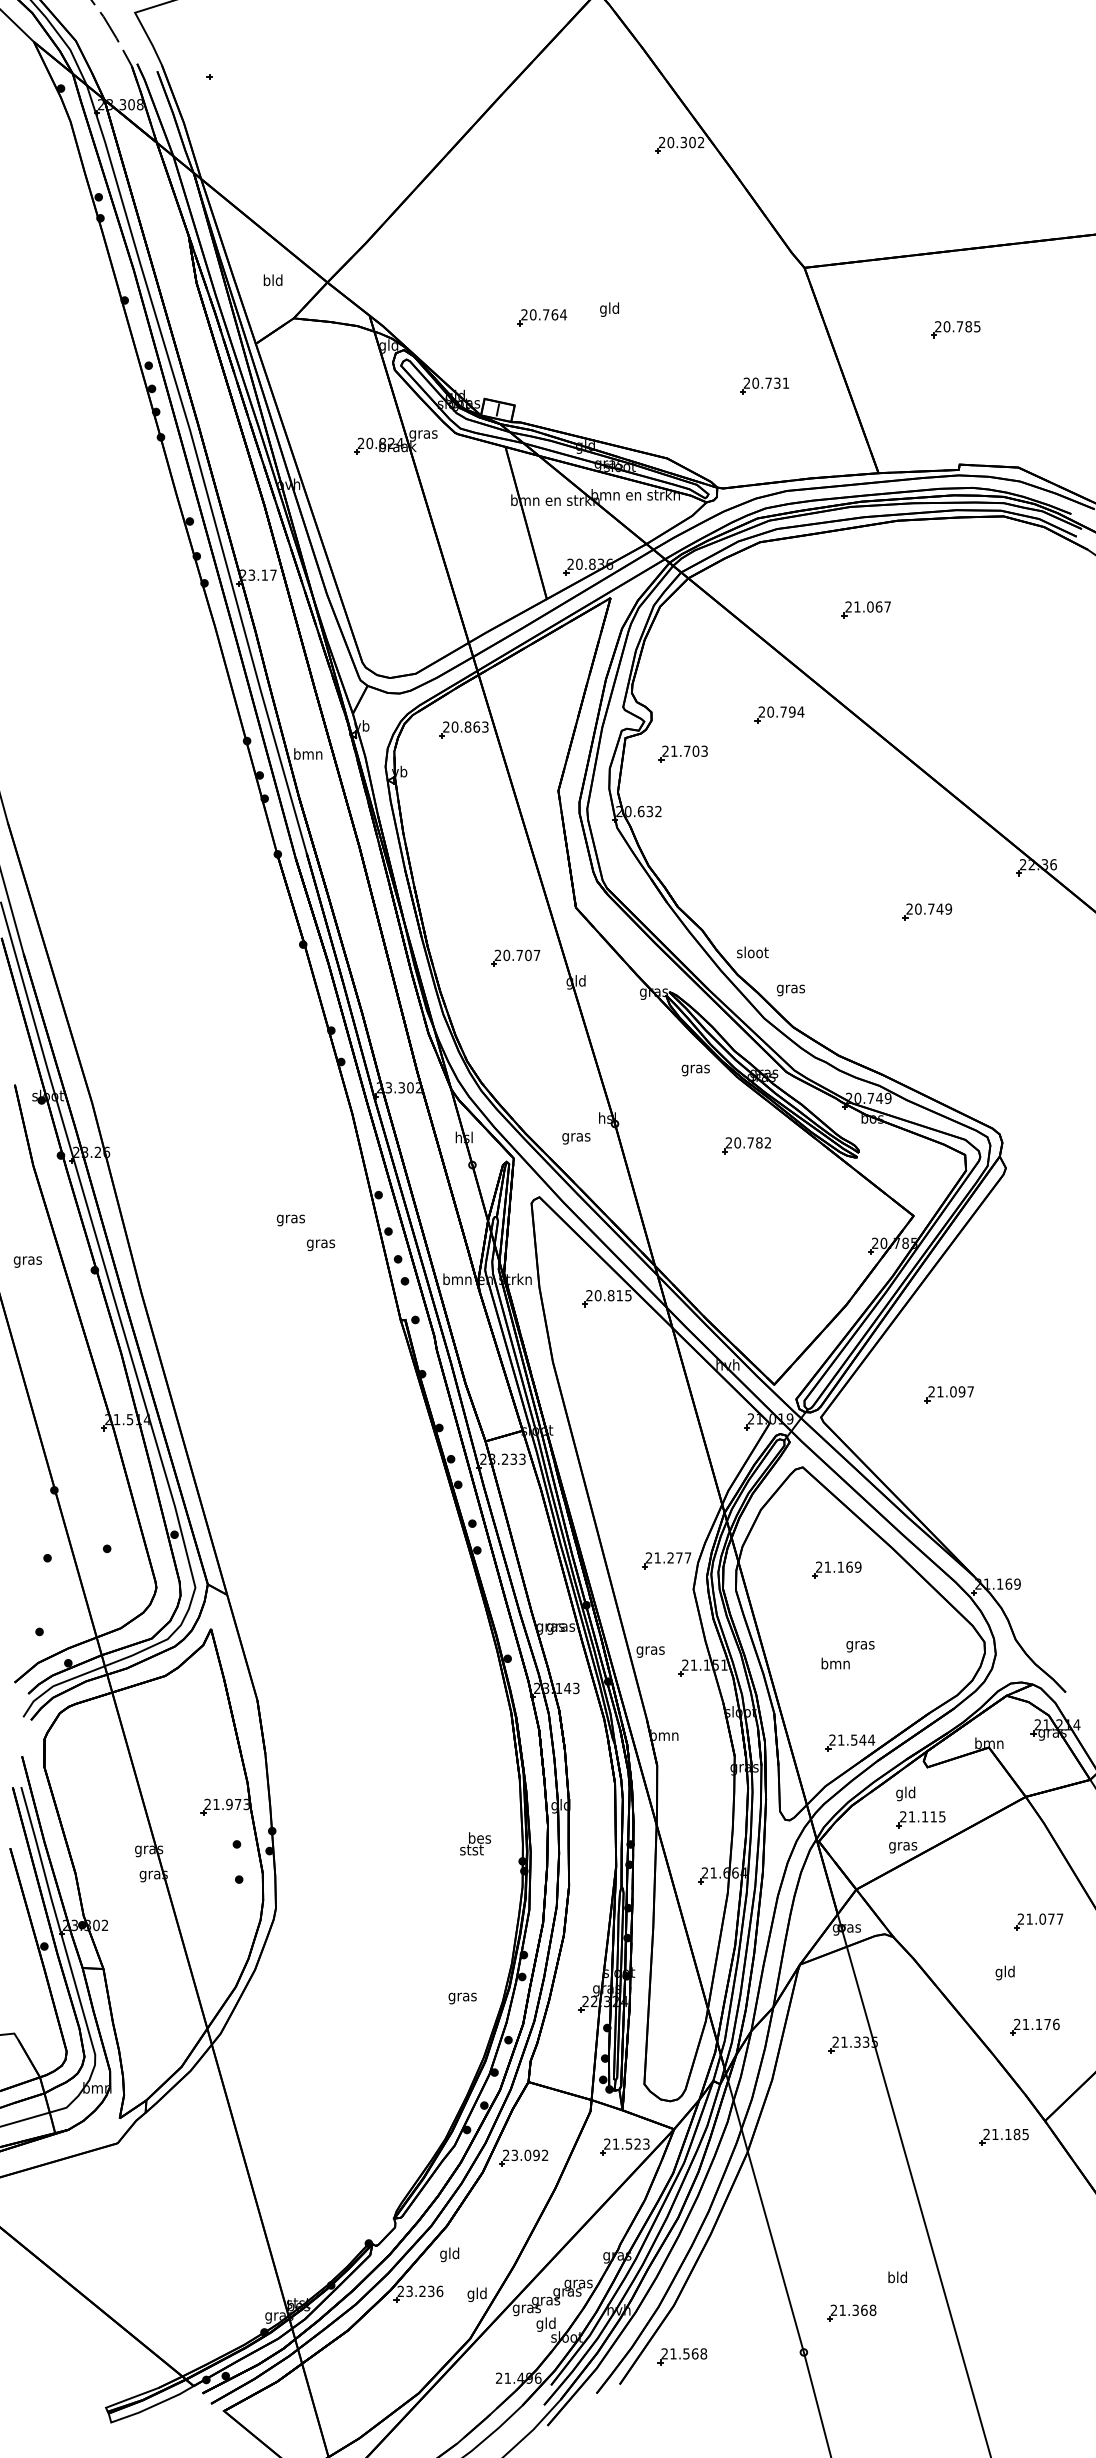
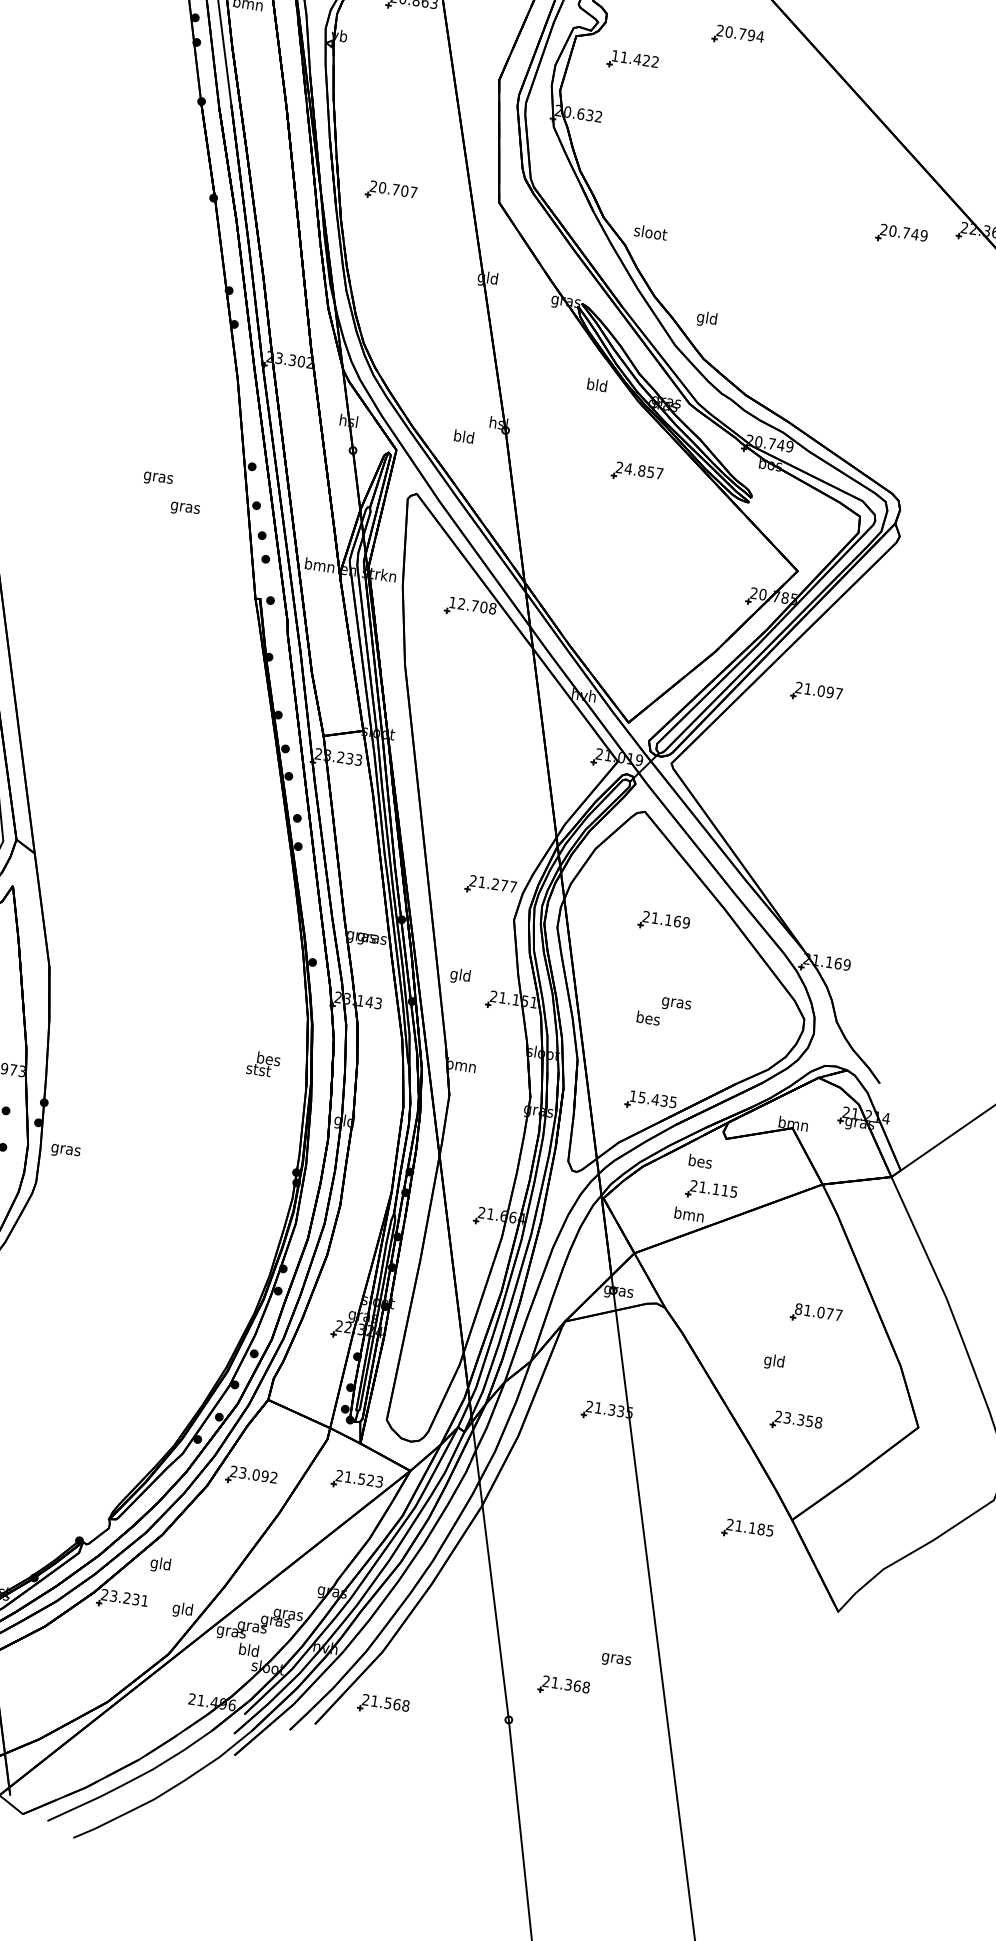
text: (684, 750) -> (634, 58), 21.703 -> 11.422
part: (927, 911) -> (901, 234), moved
text: (752, 952) -> (650, 232), moved
part: (515, 957) -> (391, 191), moved
text: (791, 988) -> (707, 318), gras -> gld
text: (695, 1068) -> (596, 386), gras -> bld
text: (576, 1137) -> (464, 438), gras -> bld
text: (752, 1142) -> (643, 470), 20.782 -> 24.857
text: (608, 1295) -> (472, 605), 20.815 -> 12.708
part: (948, 1394) -> (815, 693), moved
text: (650, 1650) -> (460, 976), gras -> gld
text: (835, 1663) -> (648, 1018), bmn -> bes
text: (852, 1739) -> (653, 1098), 21.544 -> 15.435
text: (906, 1793) -> (700, 1162), gld -> bes
text: (475, 1843) -> (263, 1063), moved
text: (903, 1846) -> (689, 1216), gras -> bmn
text: (1020, 1918) -> (798, 1308), 21.077 -> 81.077
text: (462, 1998) -> (65, 1151), moved
text: (1040, 2024) -> (802, 1420), 21.176 -> 23.358
text: (897, 2278) -> (616, 1658), bld -> gras
text: (439, 2291) -> (144, 1600), 23.236 -> 23.231
text: (539, 2324) -> (241, 1650), gld -> bld

